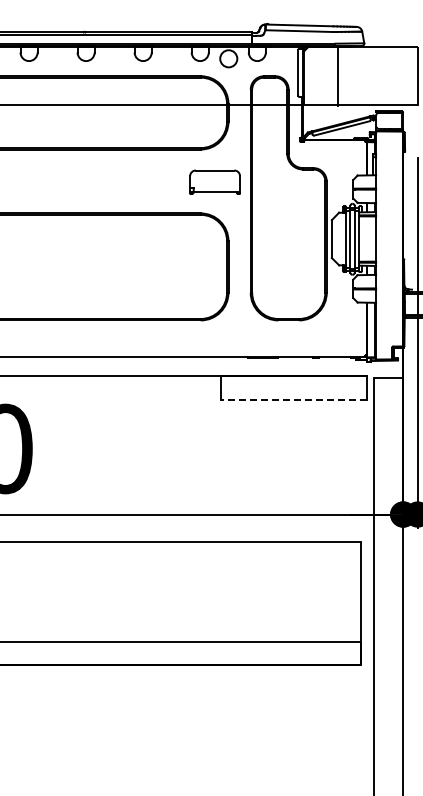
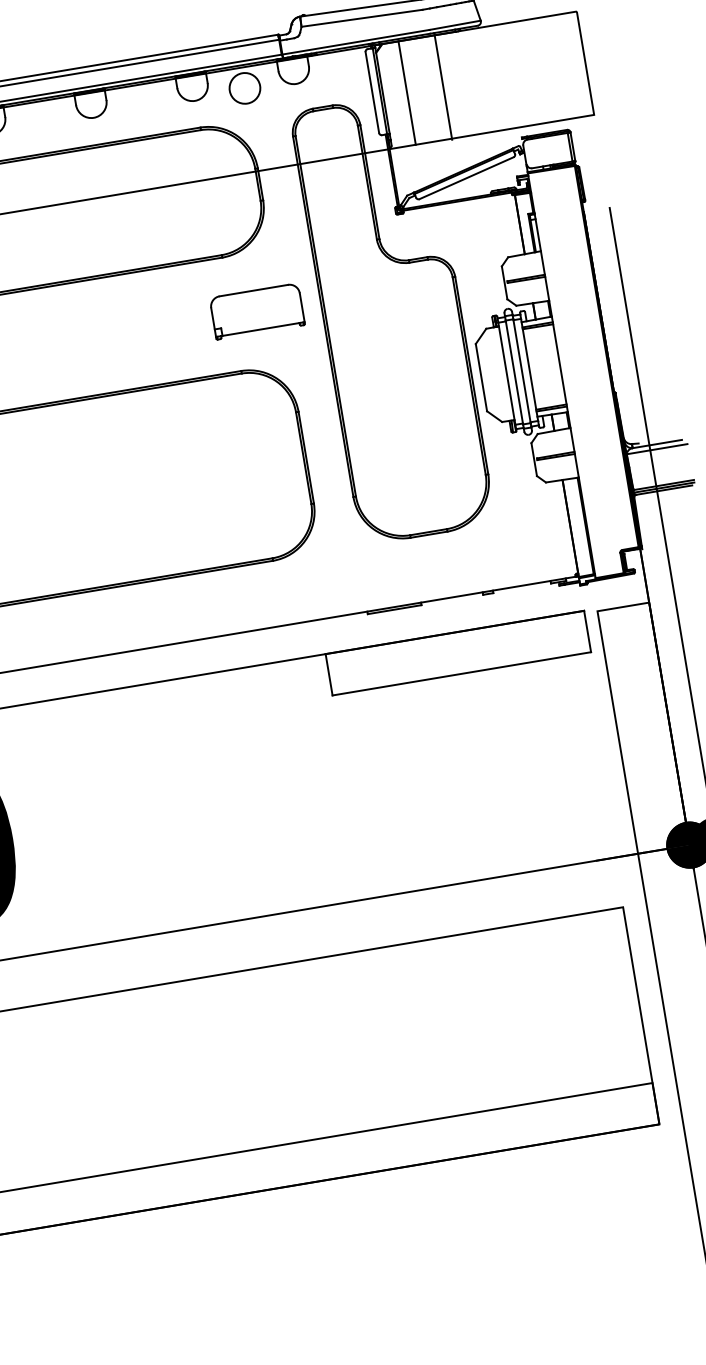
line: (317, 76) -> (407, 93), added
line: (293, 399) -> (460, 673), dashed -> solid

